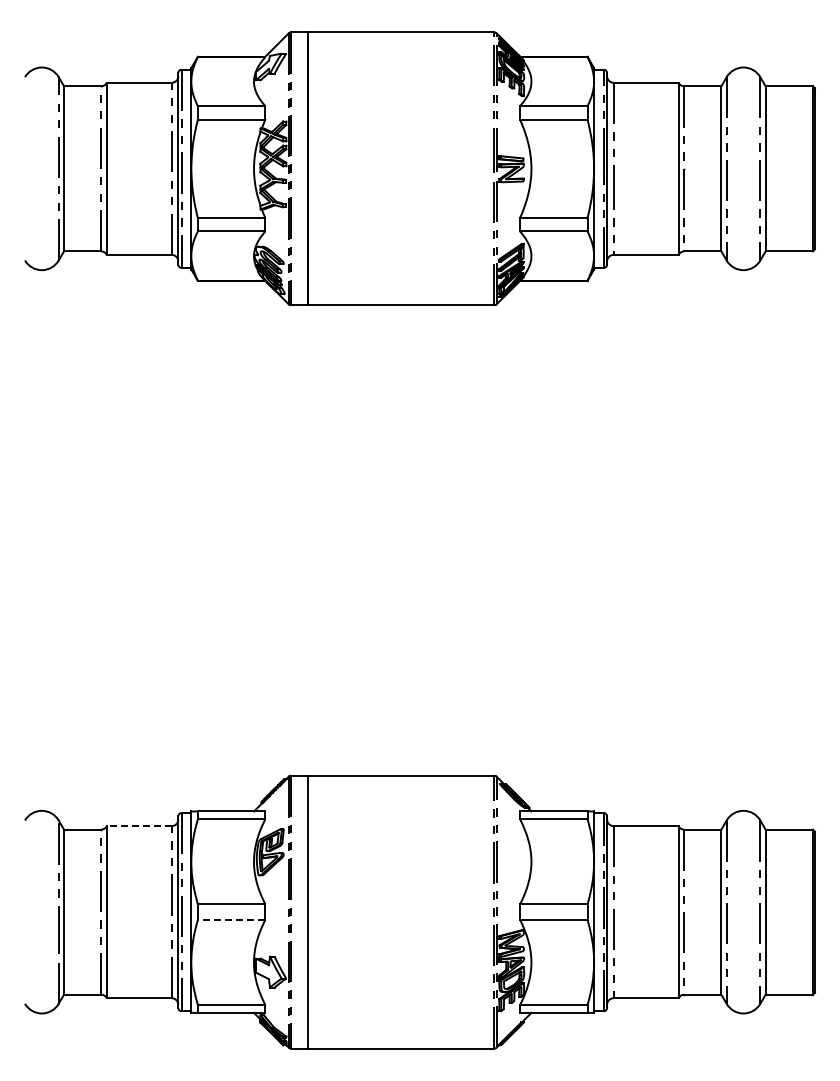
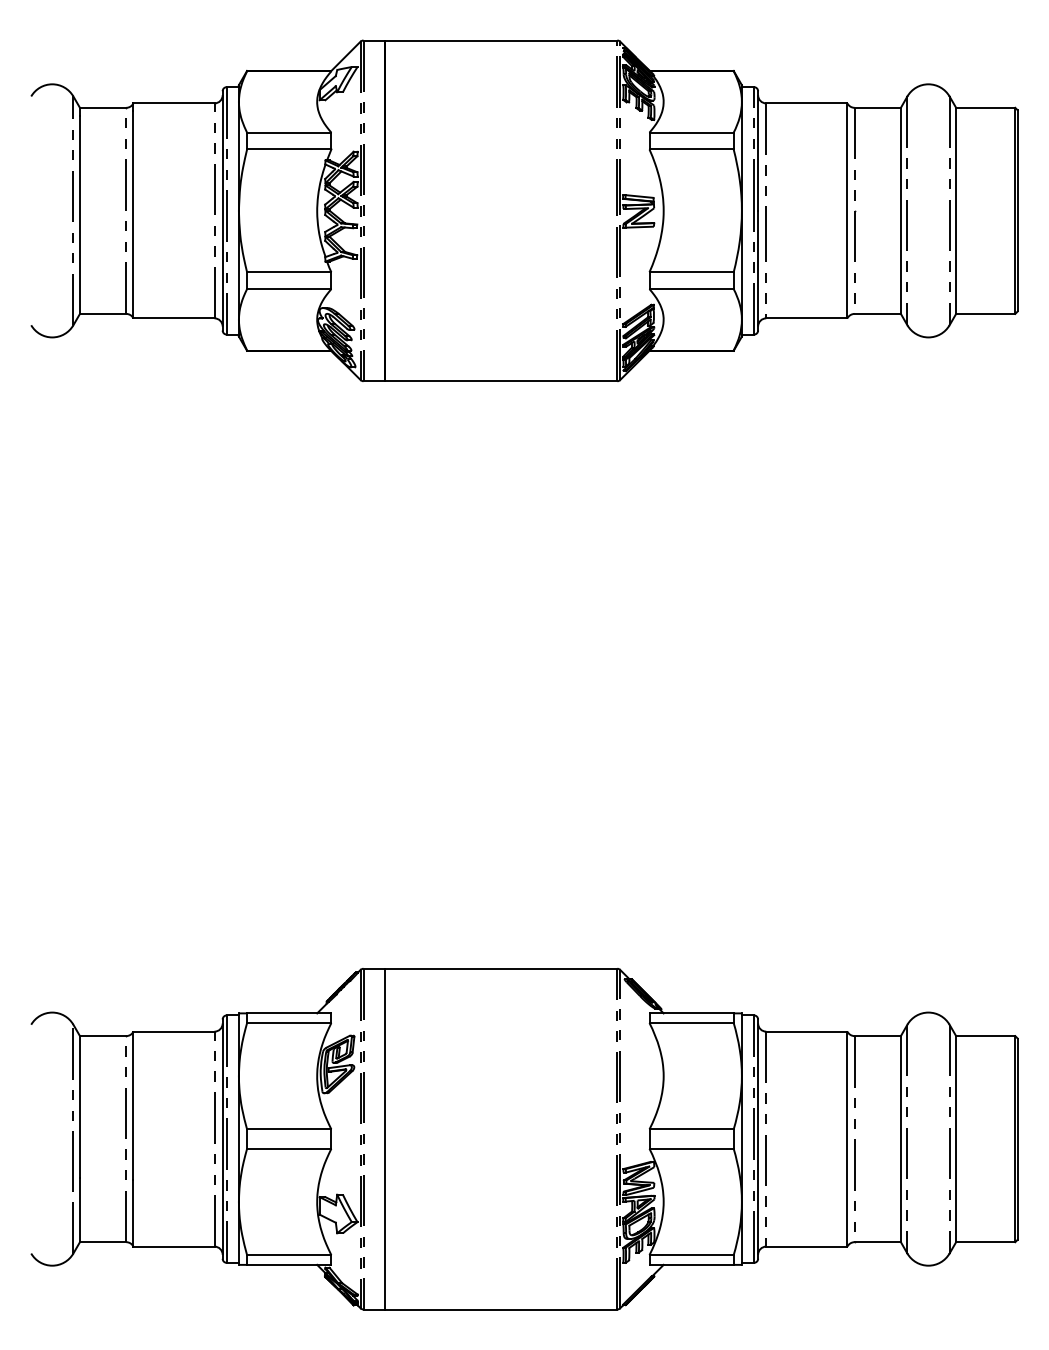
line: (138, 826) -> (172, 1032), dashed -> solid
line: (231, 919) -> (289, 1148), dashed -> solid

